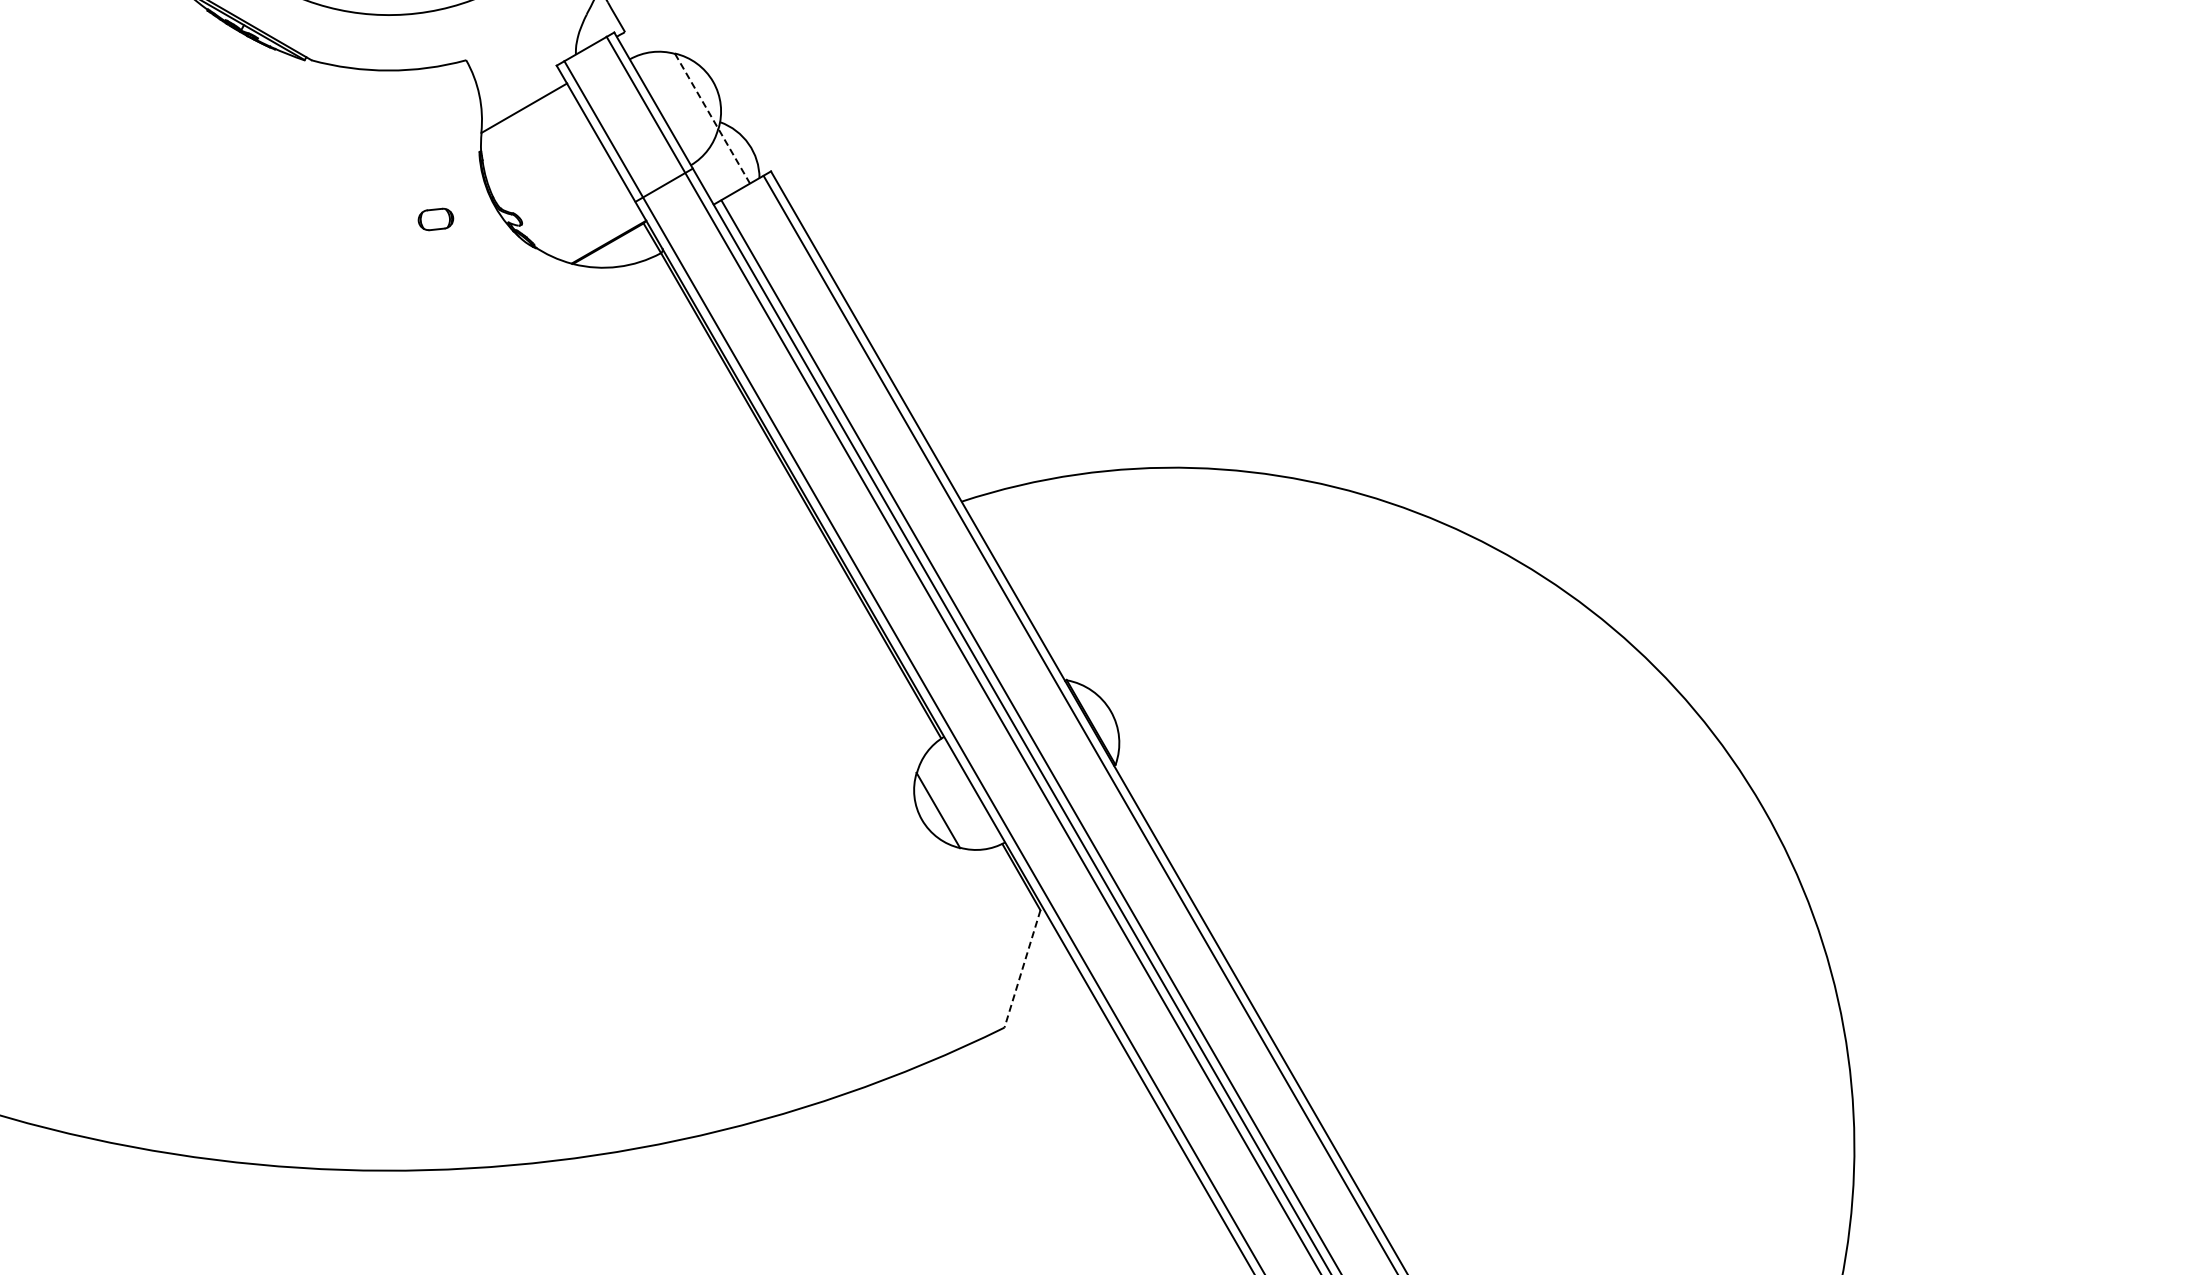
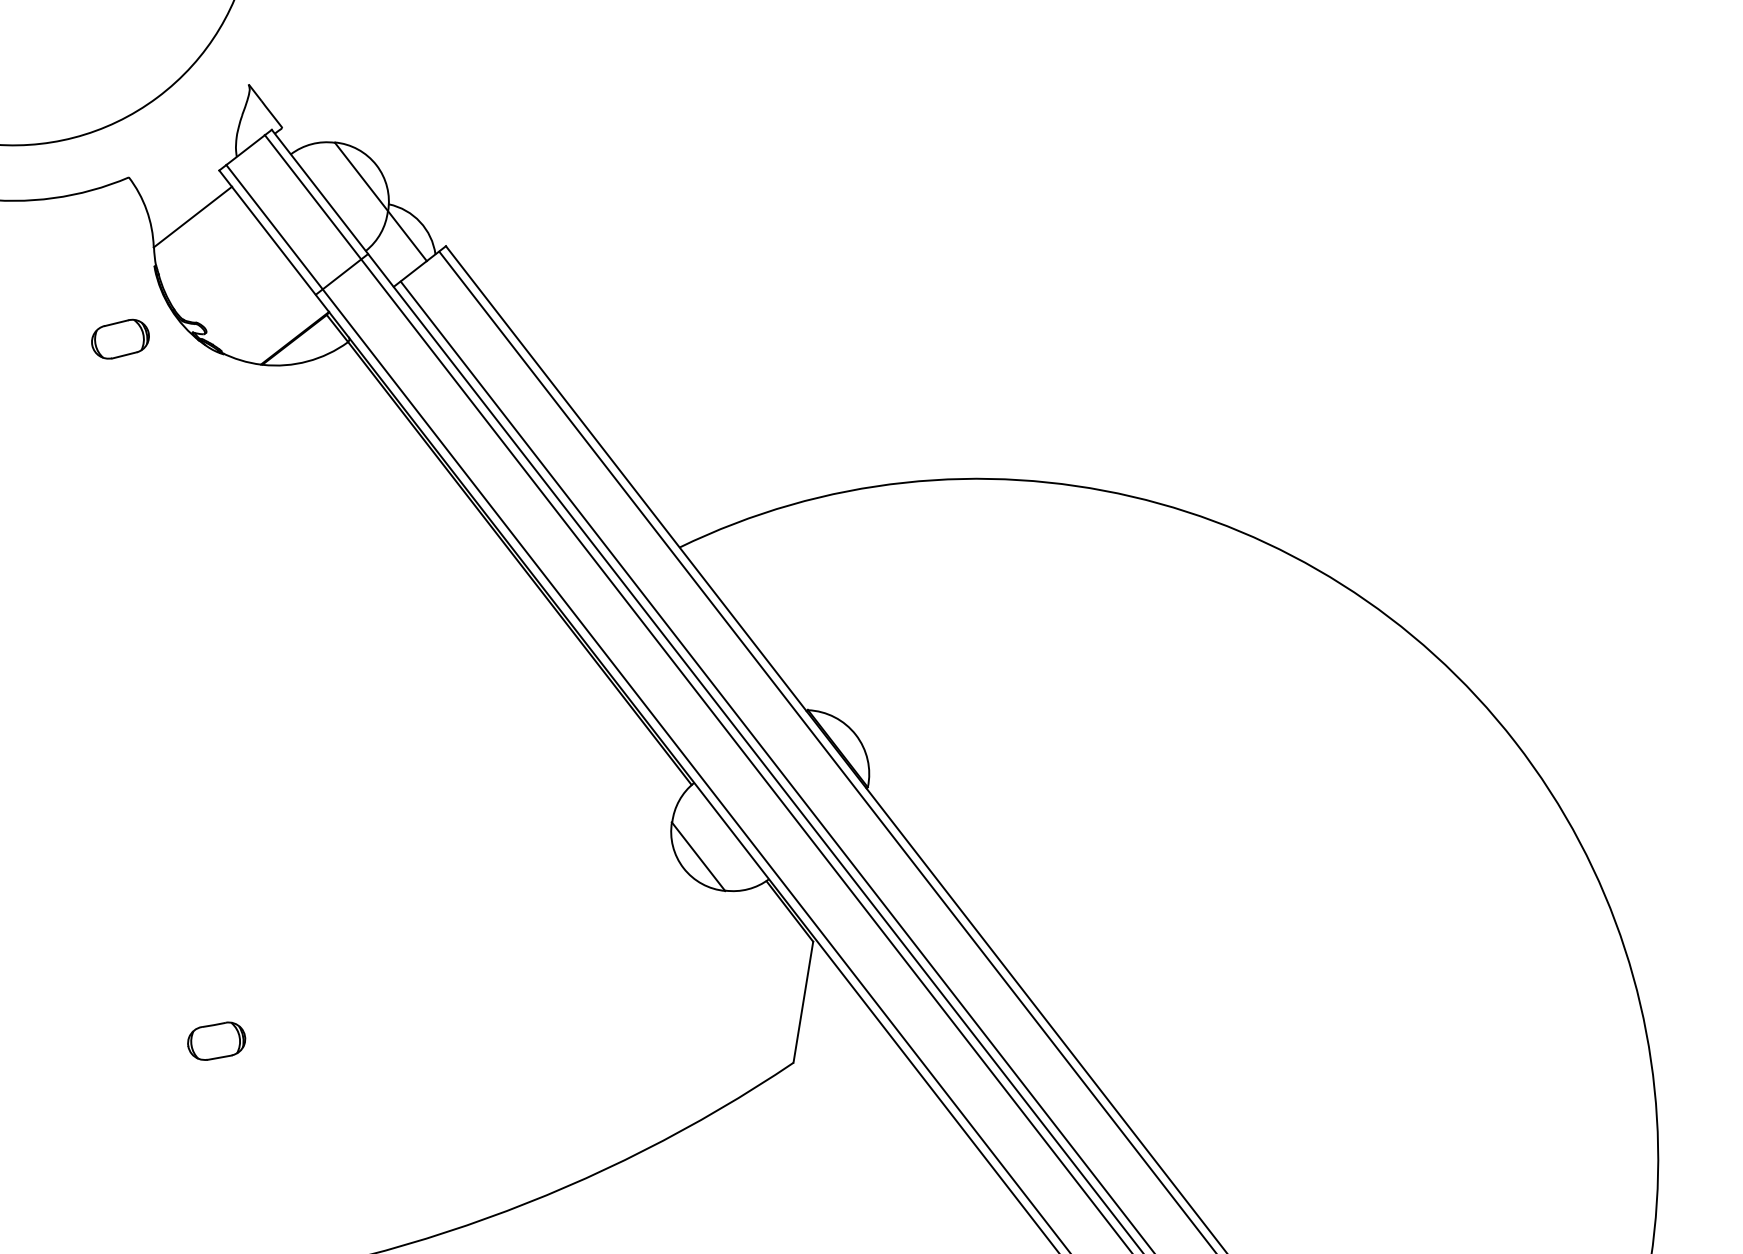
line: (712, 118) -> (380, 201), dashed -> solid
part: (435, 219) -> (120, 339), size x1.67
part: (435, 928) -> (216, 1041), added
line: (1022, 969) -> (803, 1002), dashed -> solid

